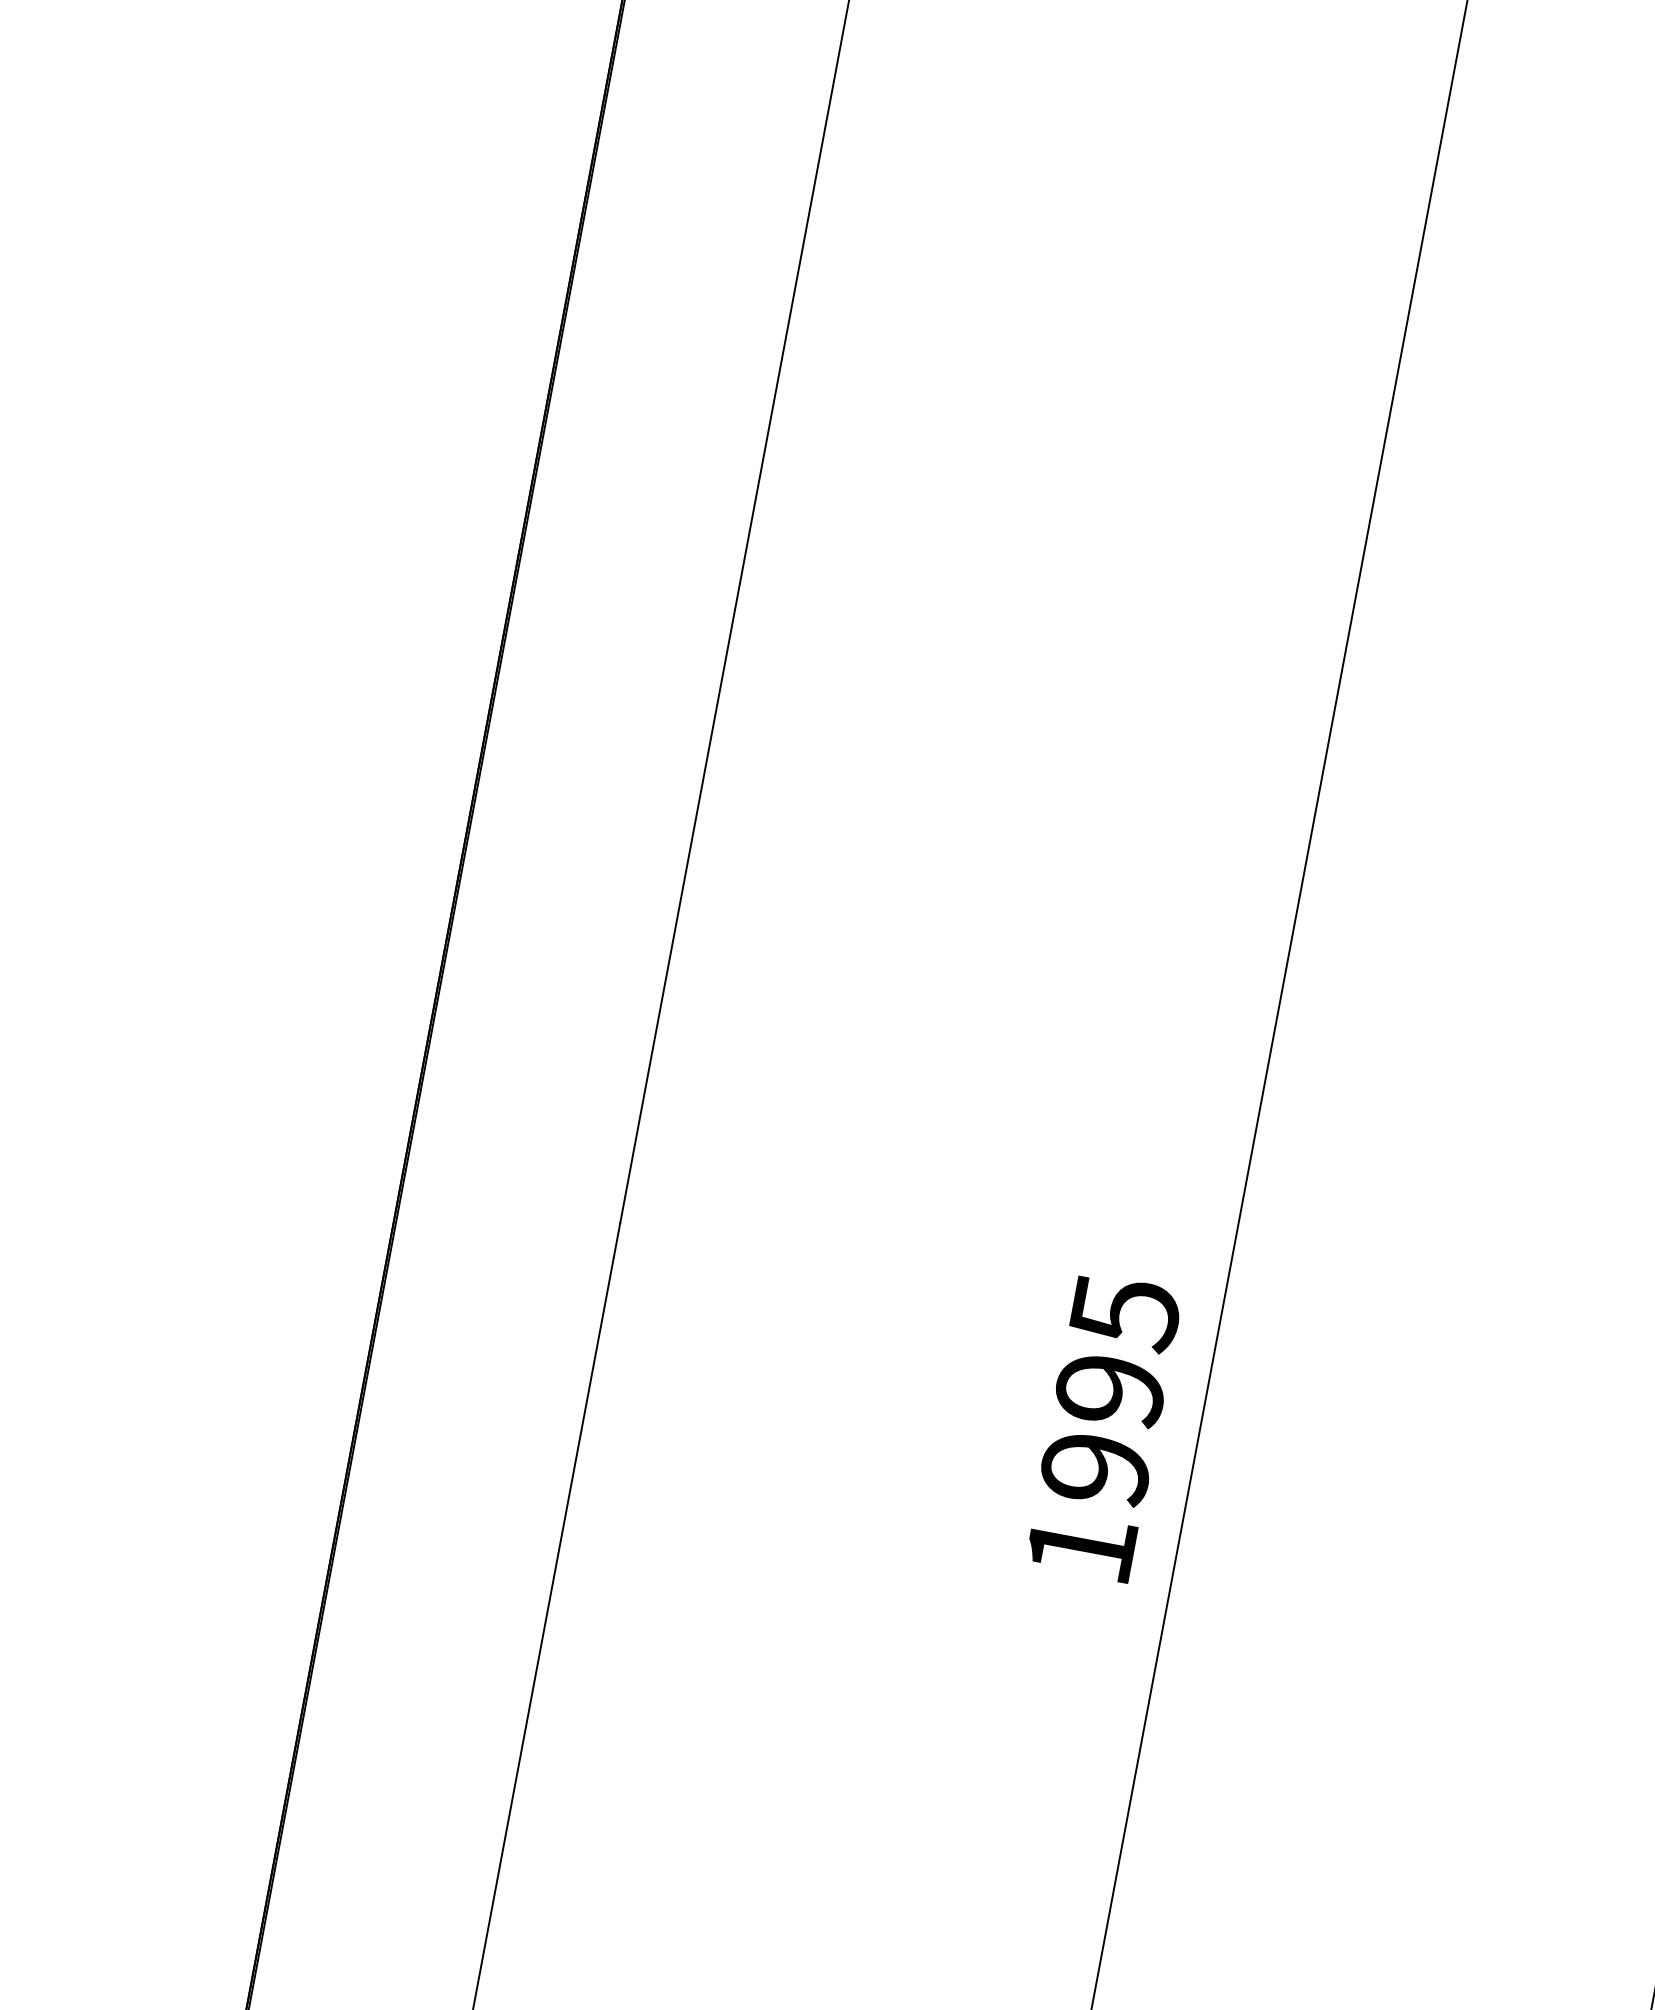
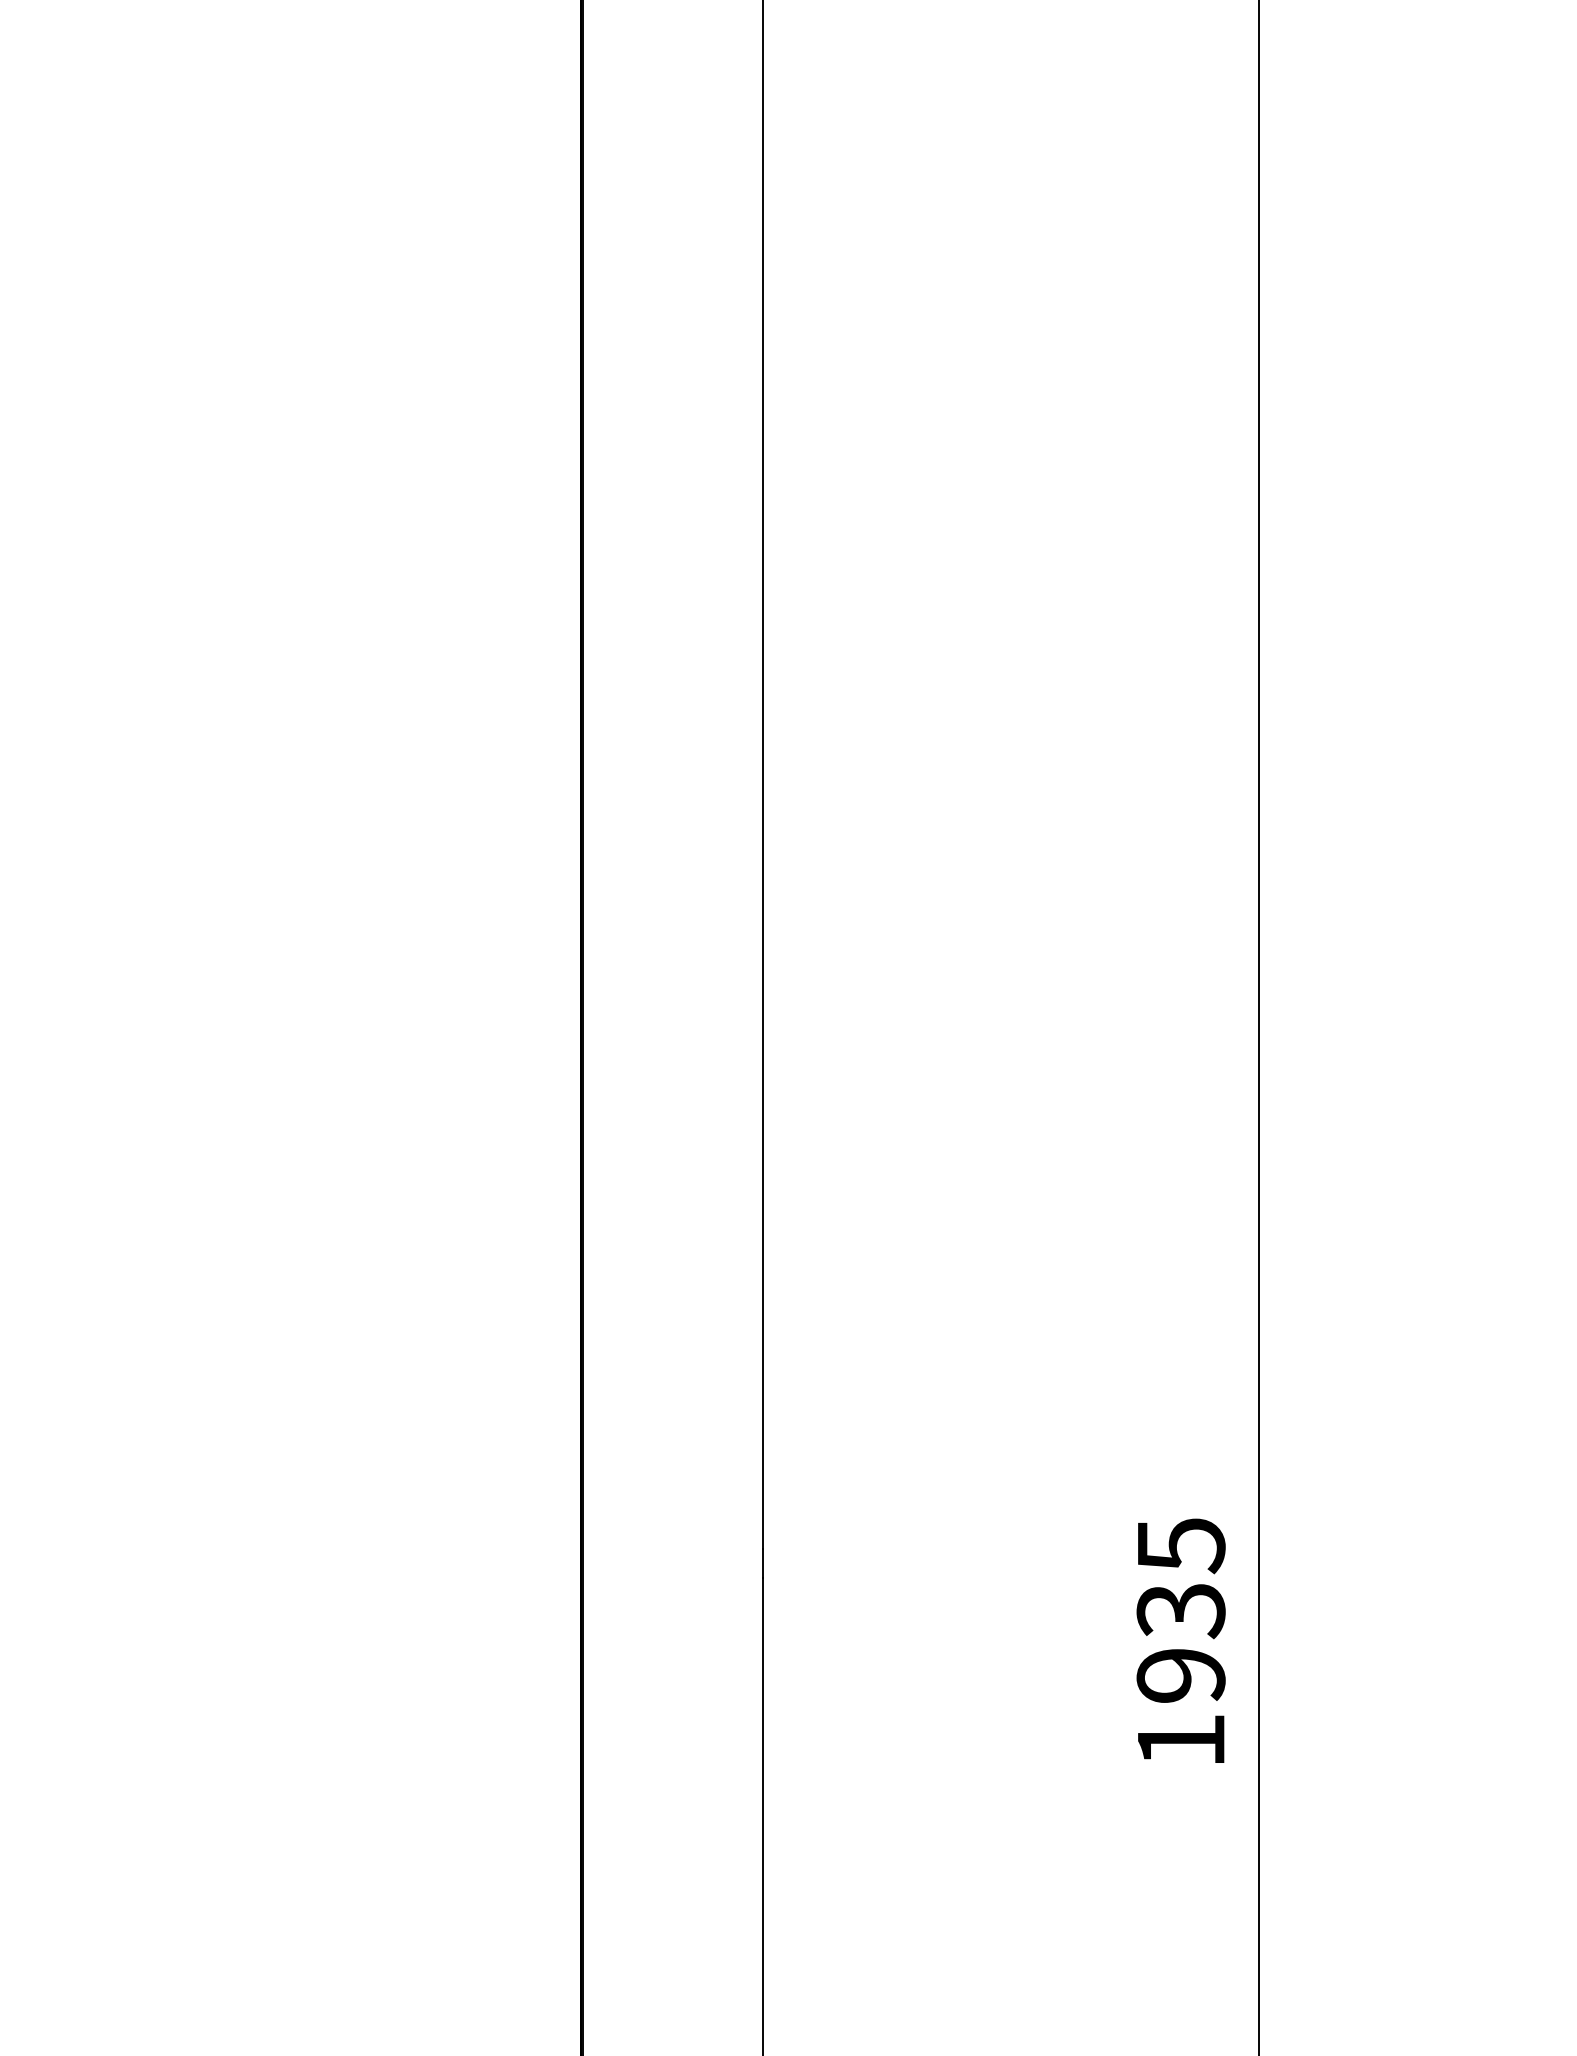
text: (1109, 1391) -> (1180, 1611), 1995 -> 1935

